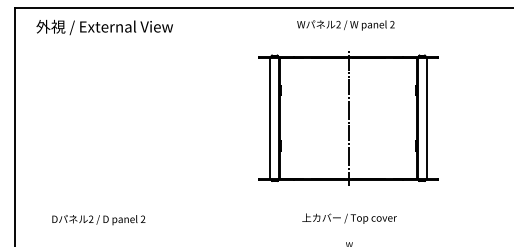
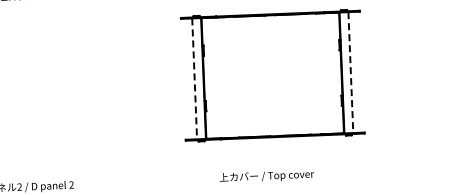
line: (348, 117) -> (272, 75), removed
line: (270, 118) -> (194, 79), solid -> dashed
line: (426, 118) -> (350, 72), solid -> dashed
text: (349, 218) -> (266, 176), moved

